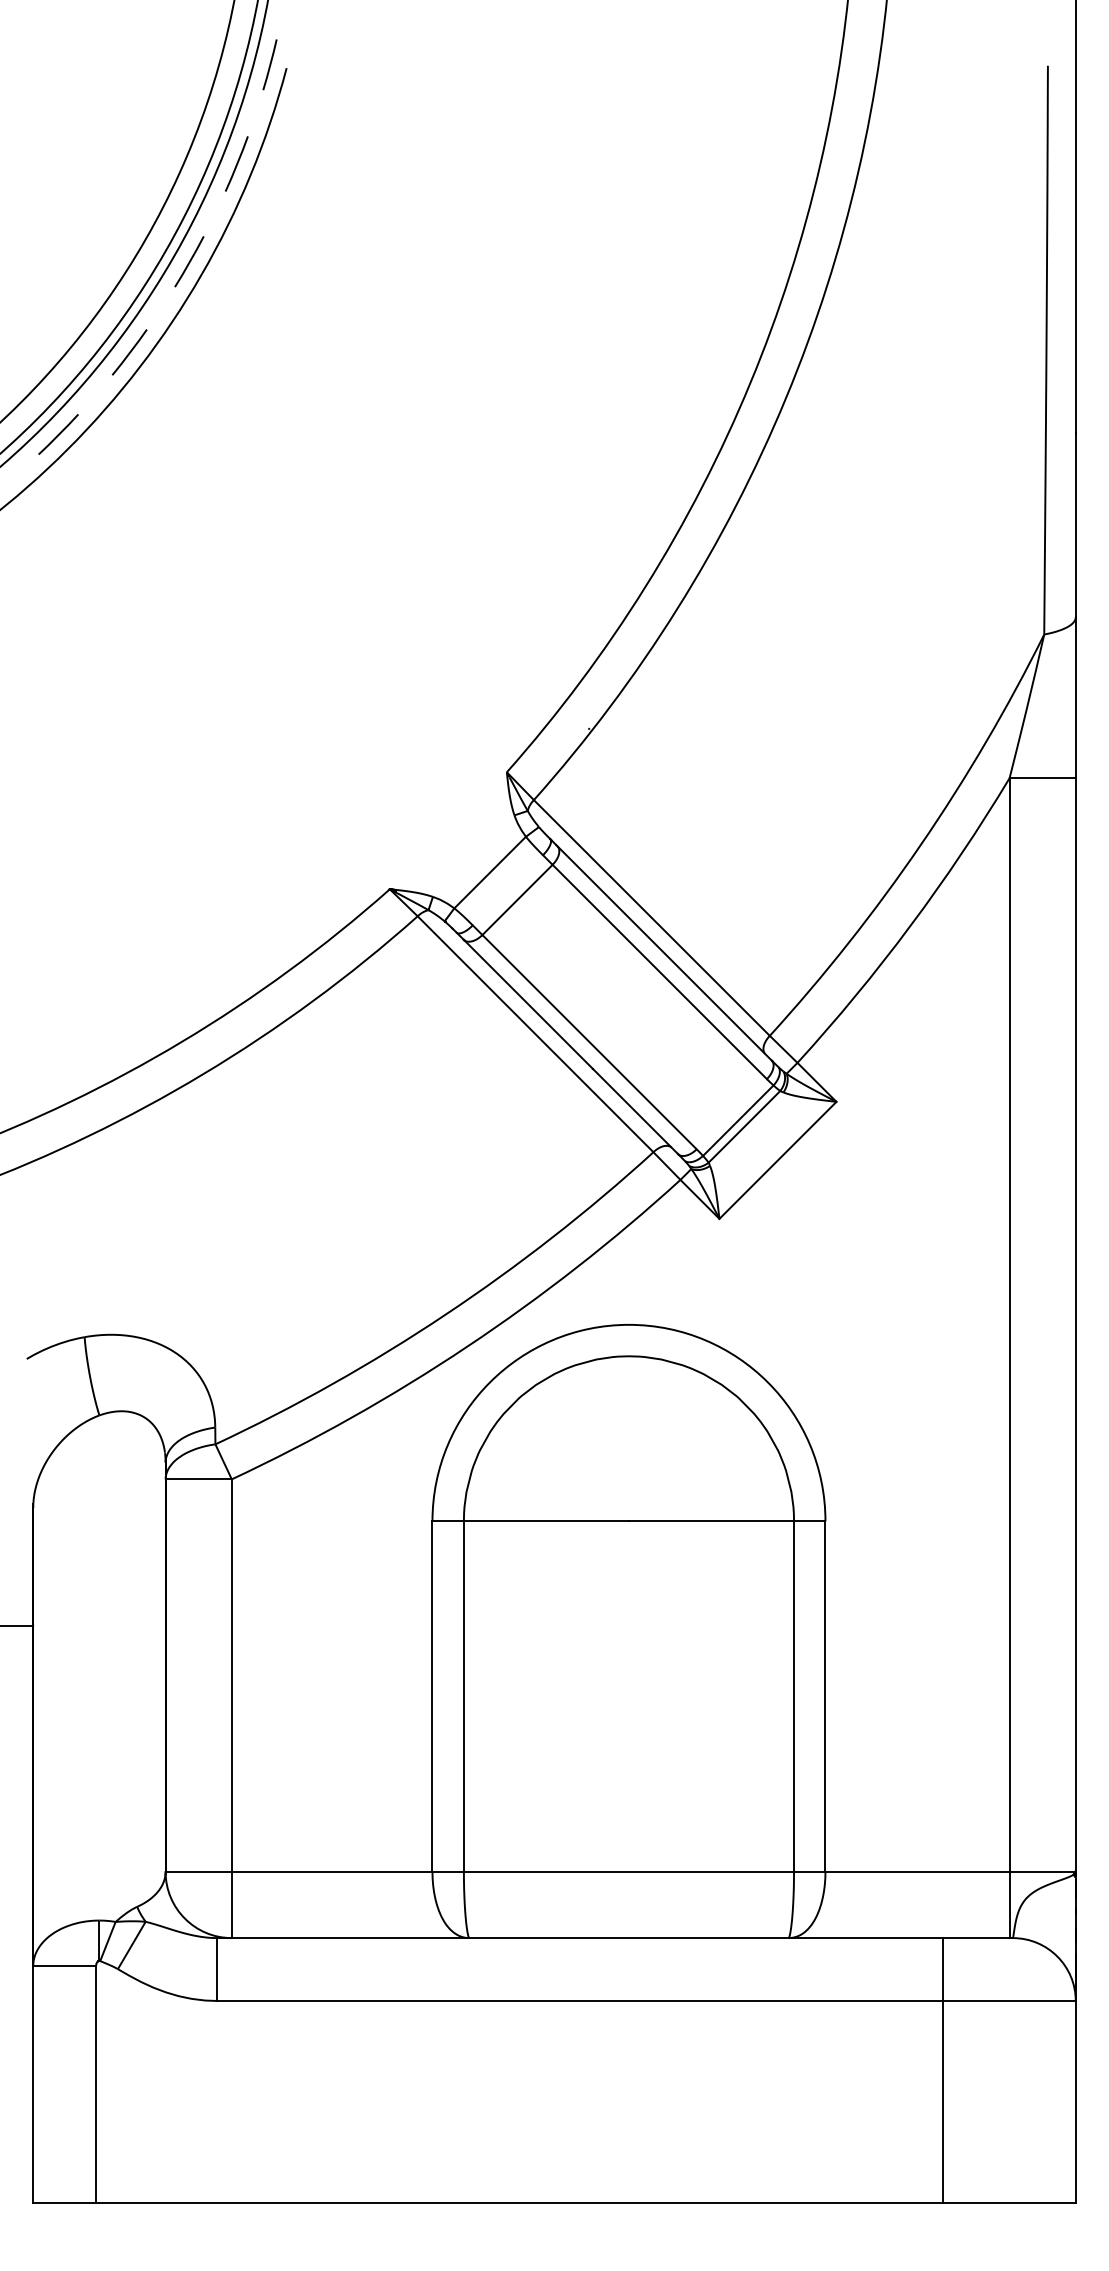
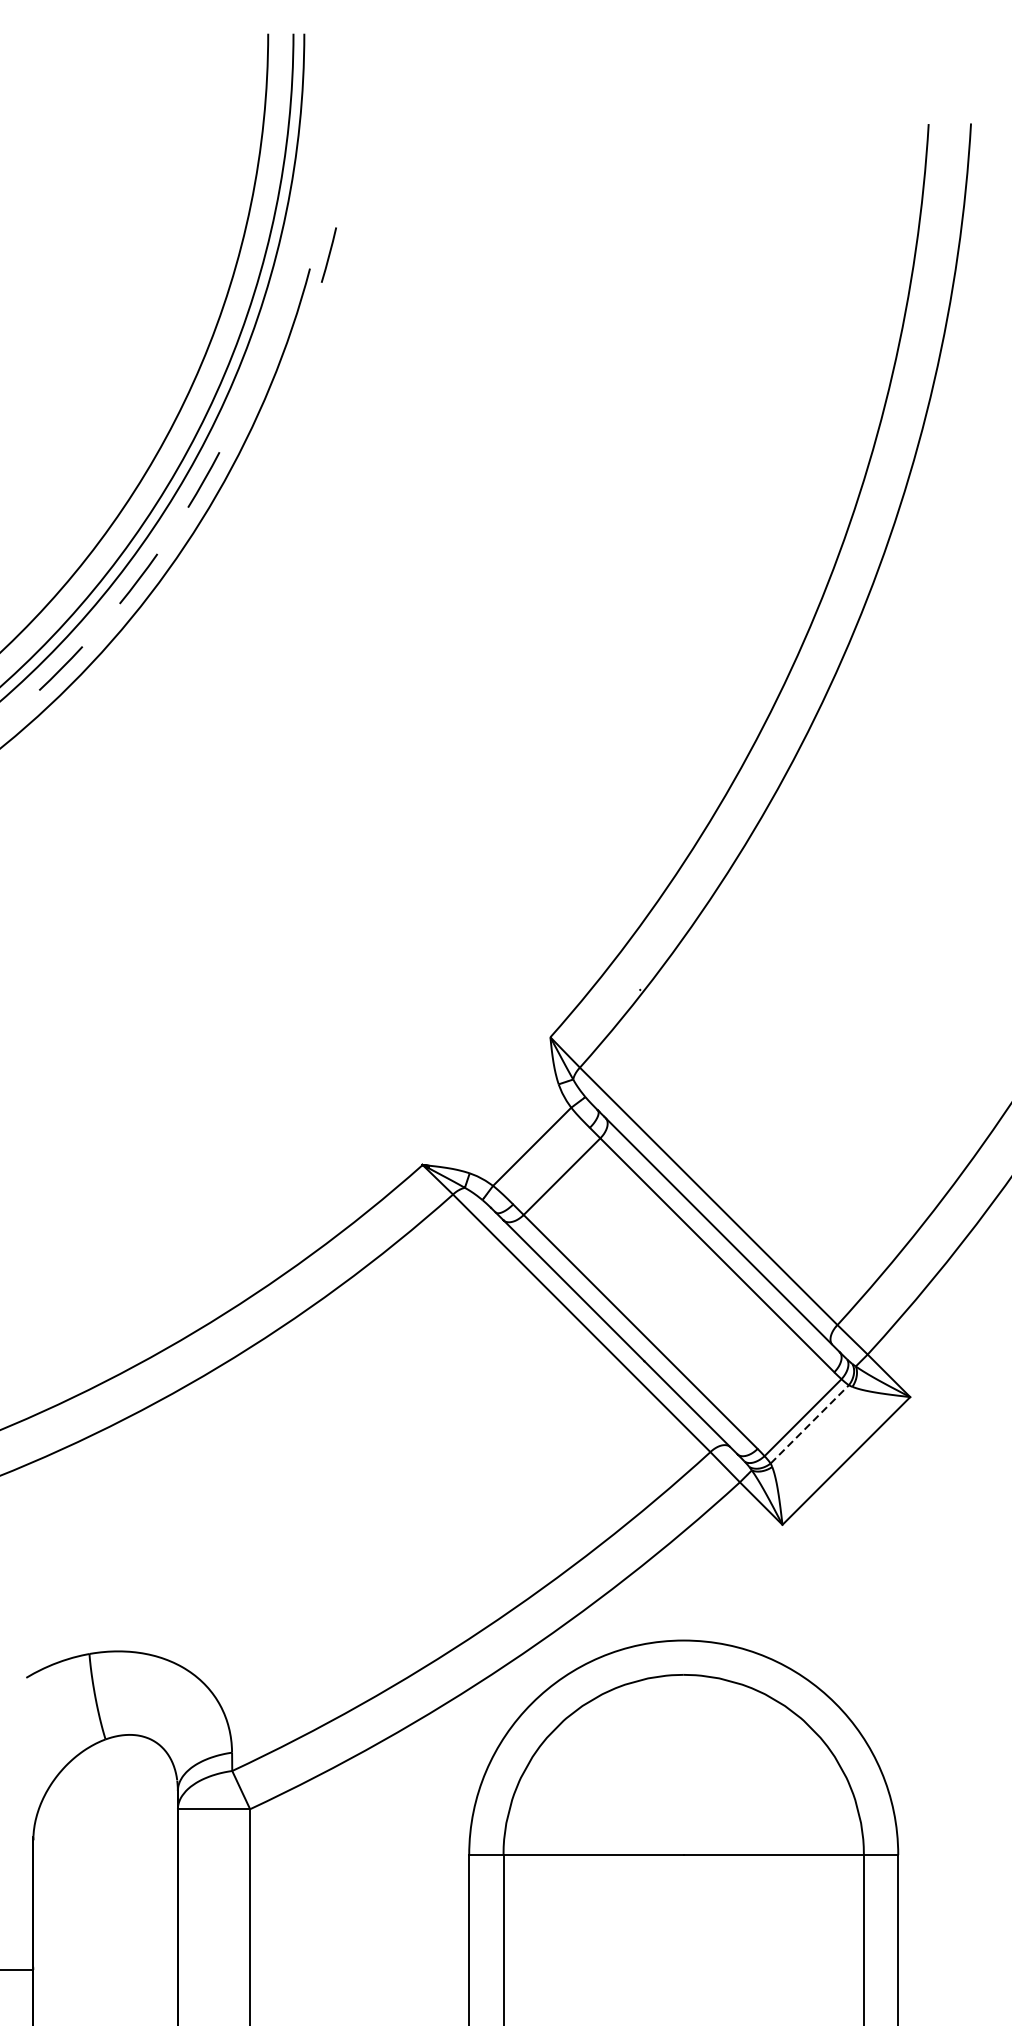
line: (269, 64) -> (328, 254), moved
line: (236, 163) -> (255, 372), removed
line: (744, 1126) -> (809, 1424), solid -> dashed

